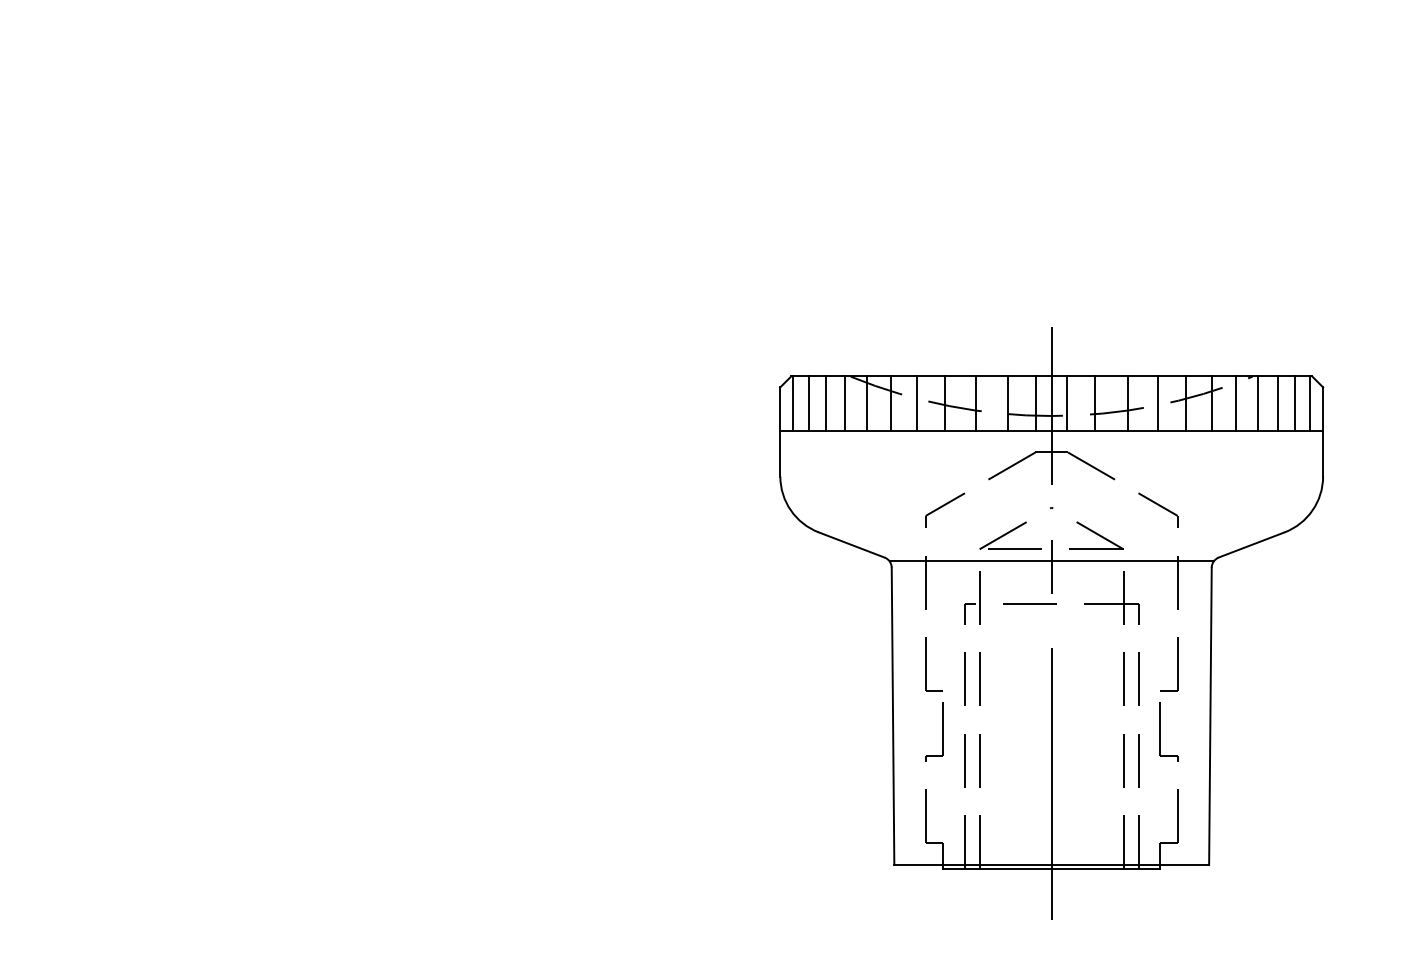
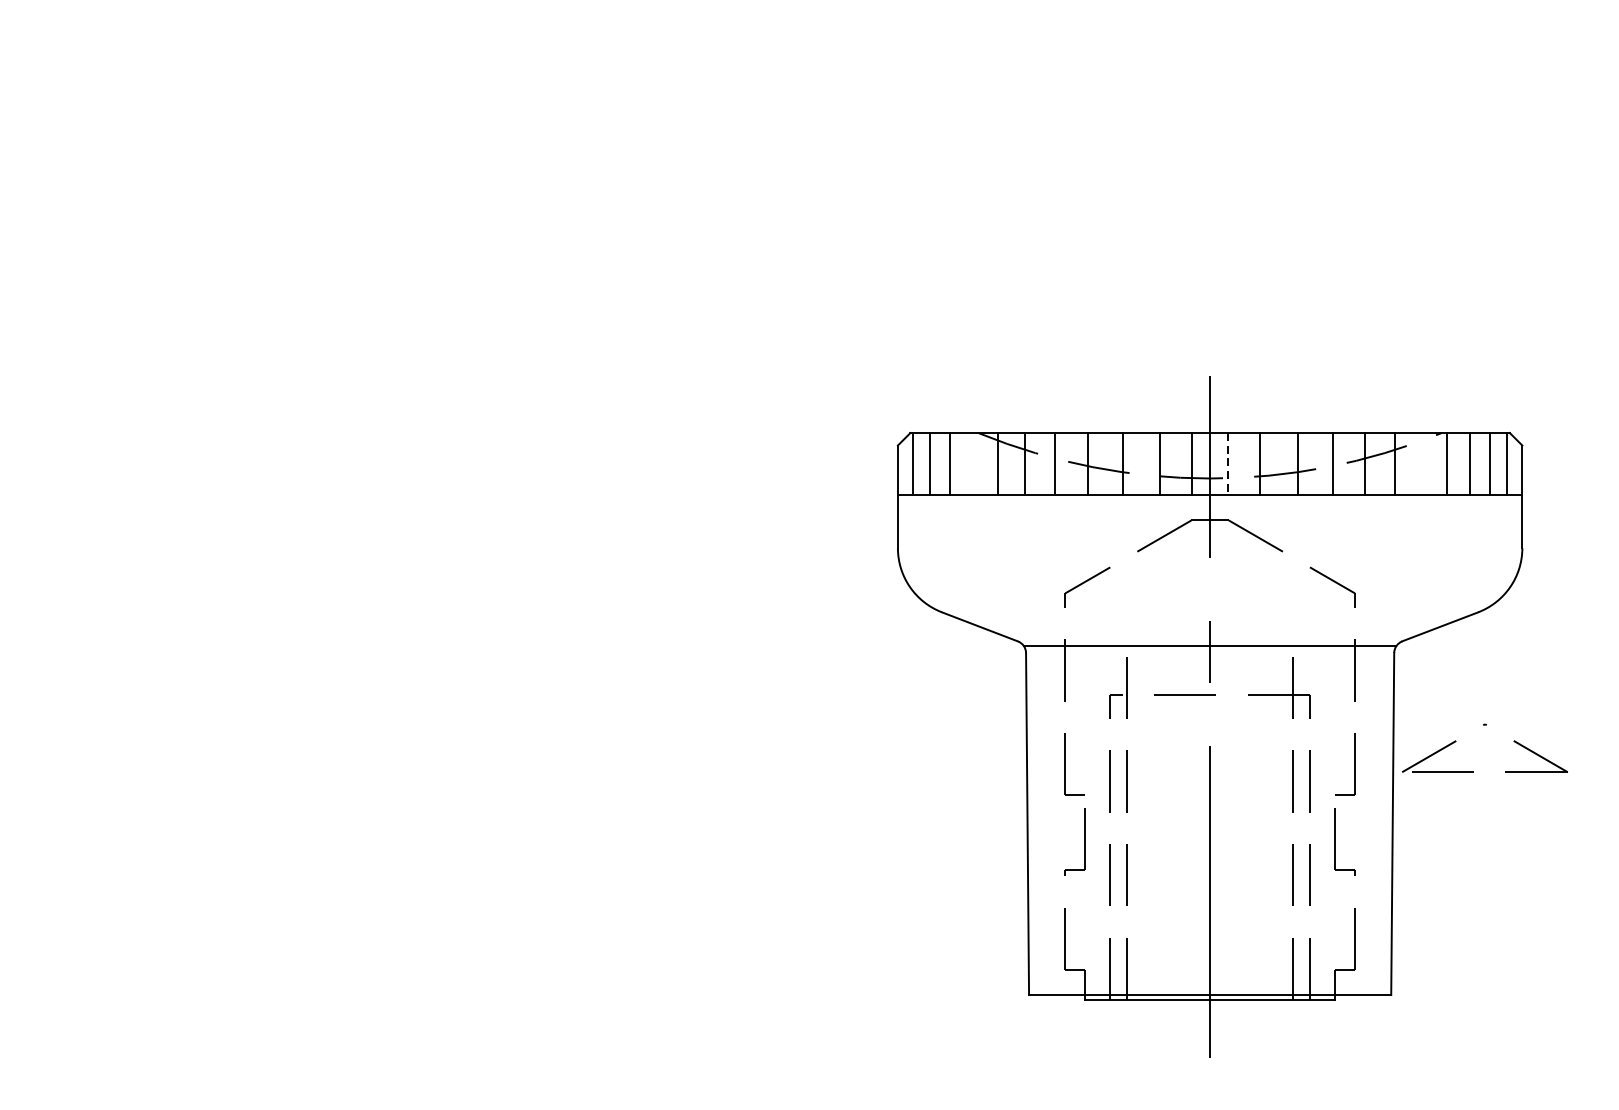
line: (845, 403) -> (972, 464), removed
line: (1236, 403) -> (1422, 464), removed
line: (1067, 404) -> (1228, 465), solid -> dashed
part: (1050, 509) -> (1483, 726), moved

